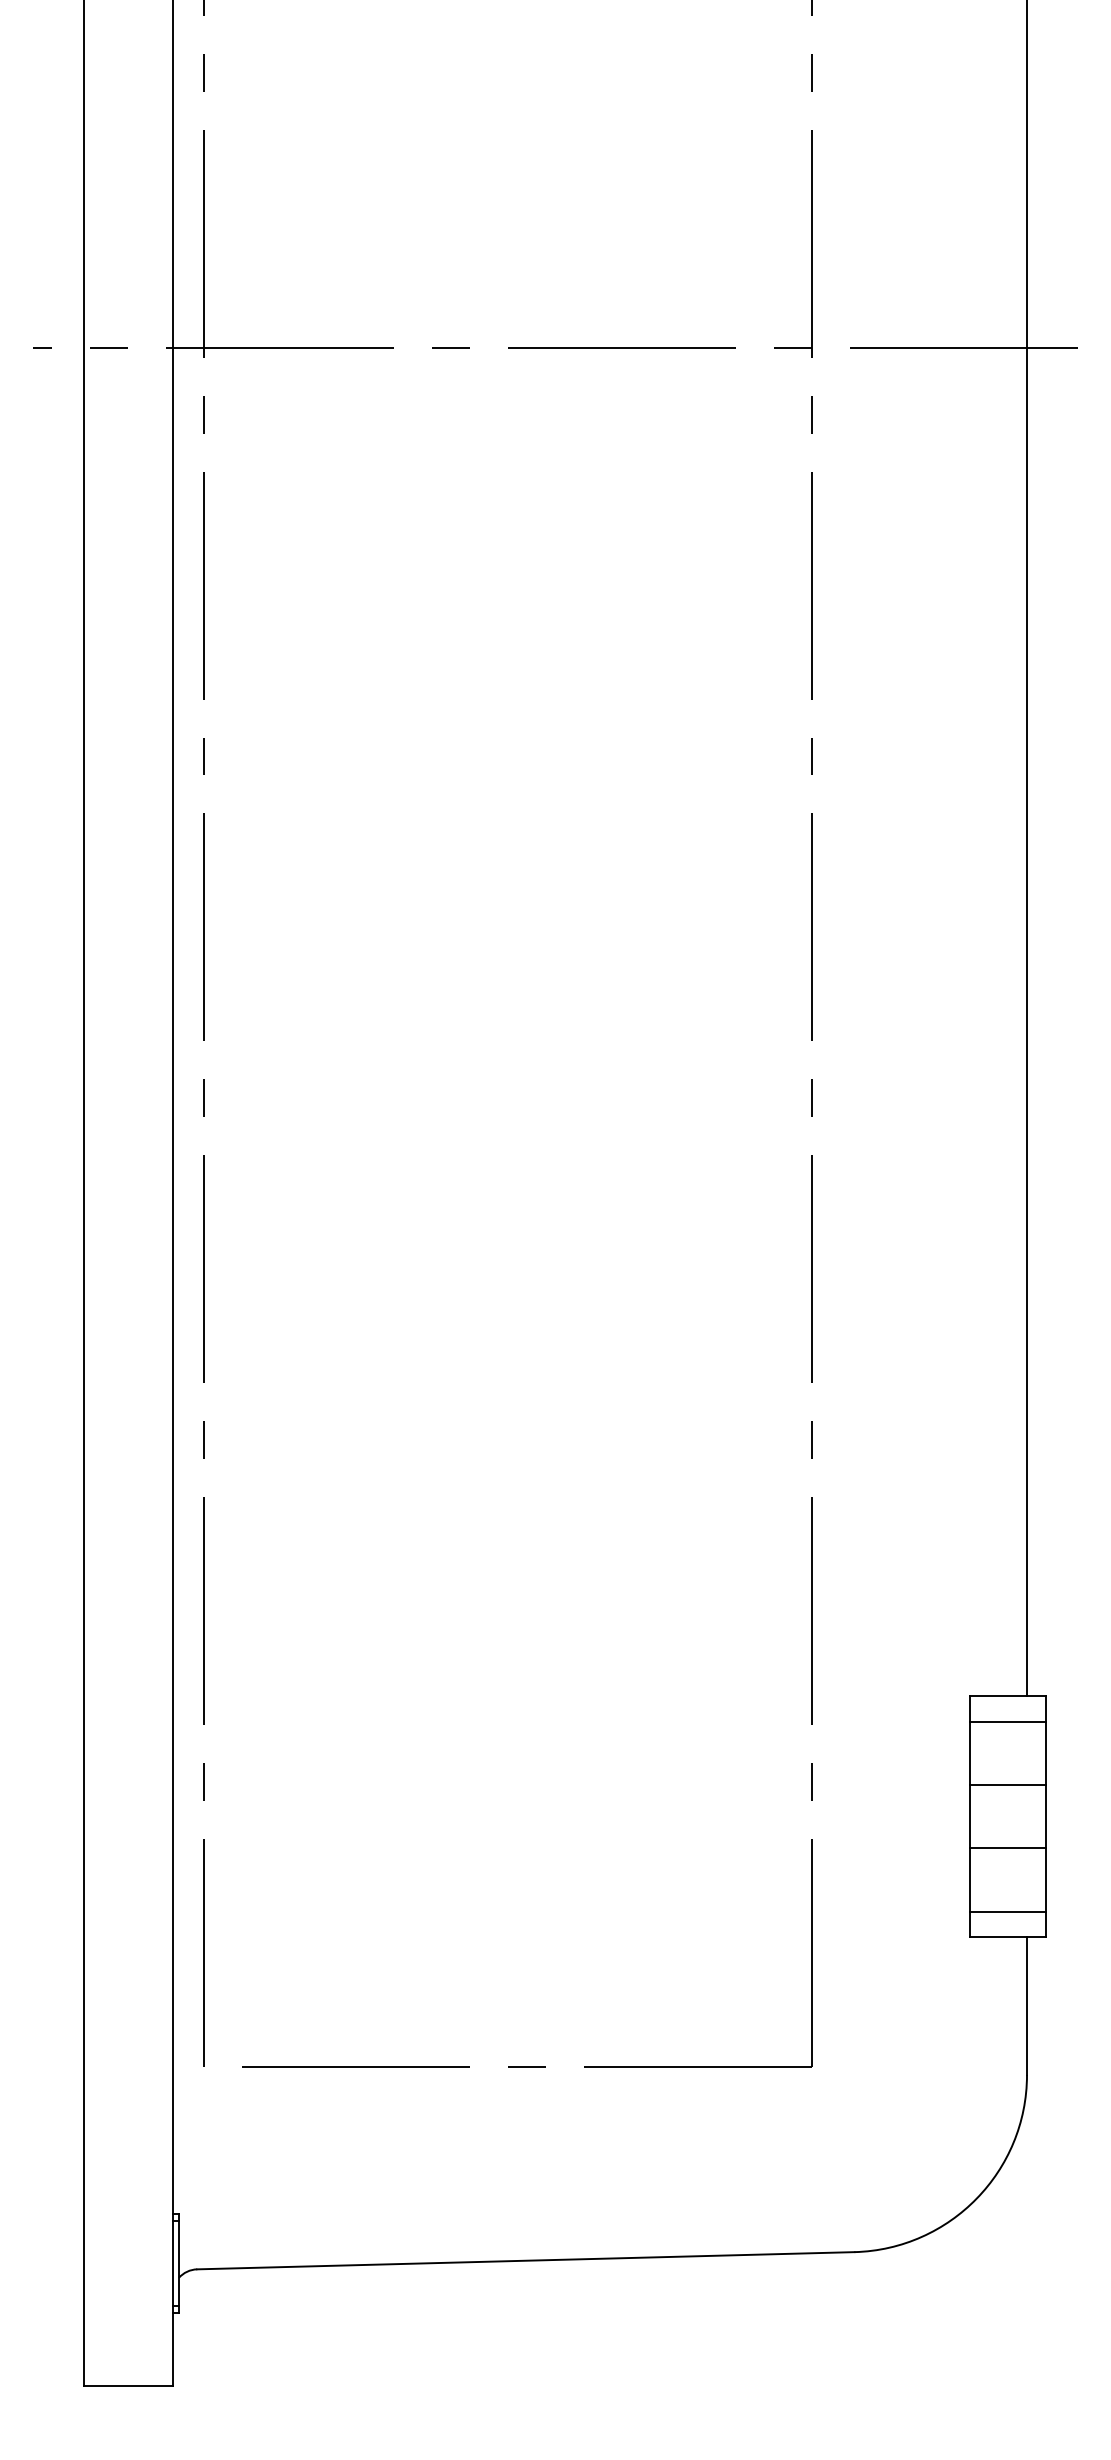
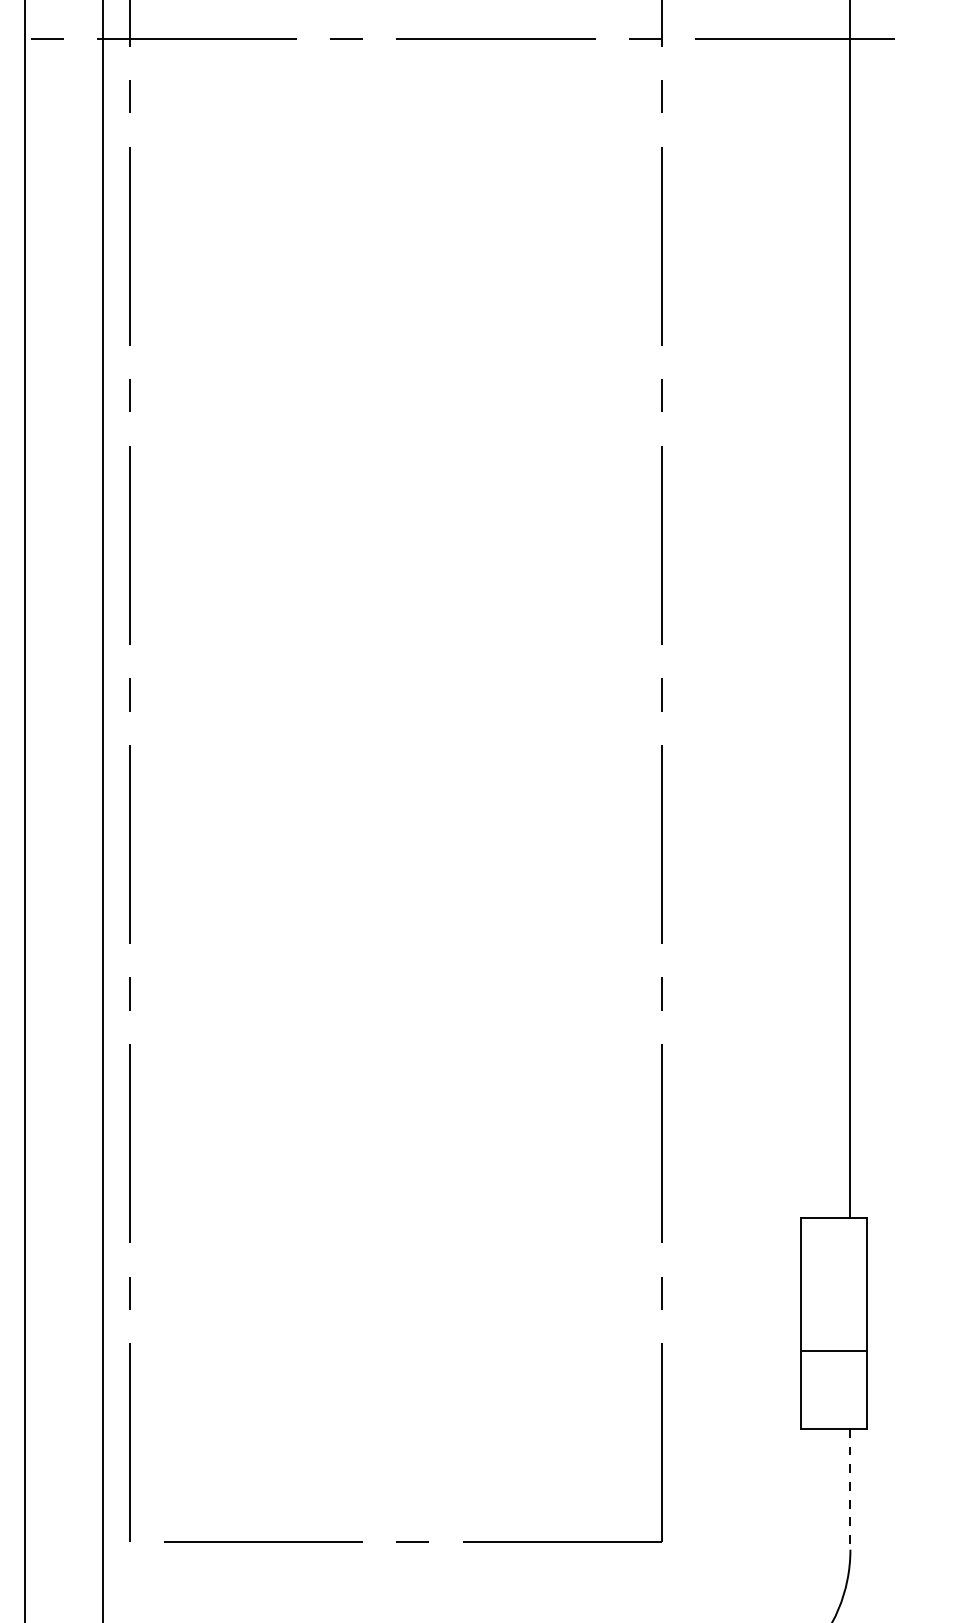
line: (1007, 1721) -> (833, 1240), removed
line: (1007, 1784) -> (833, 1295), removed
line: (1007, 1911) -> (833, 1406), removed
line: (1027, 2006) -> (850, 1489), solid -> dashed

